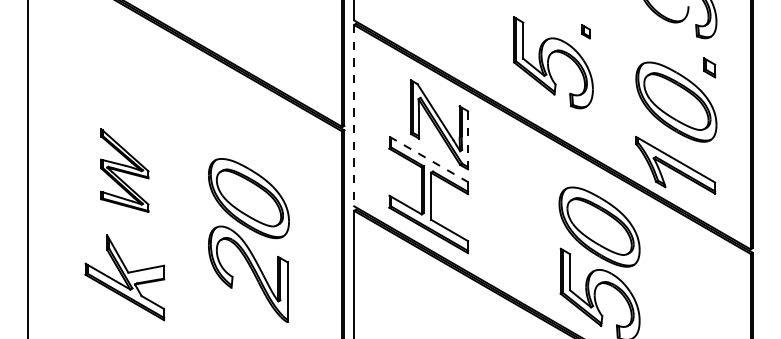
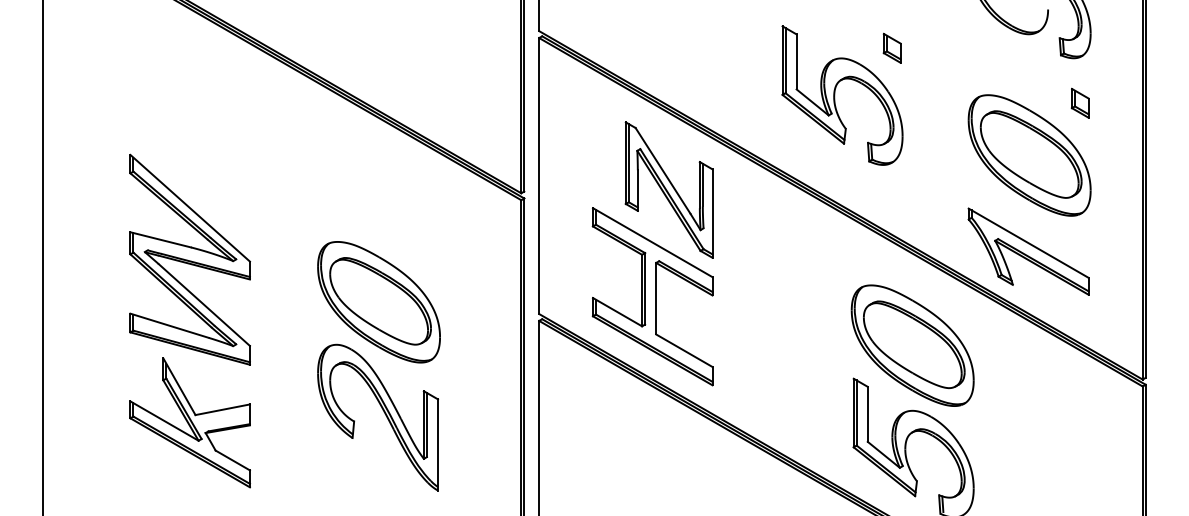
part: (585, 31) -> (891, 47), size x1.43
line: (354, 115) -> (539, 175), dashed -> solid
line: (468, 140) -> (713, 213), dashed -> solid
line: (429, 159) -> (653, 242), dashed -> solid
part: (124, 170) -> (189, 259), size x1.67

